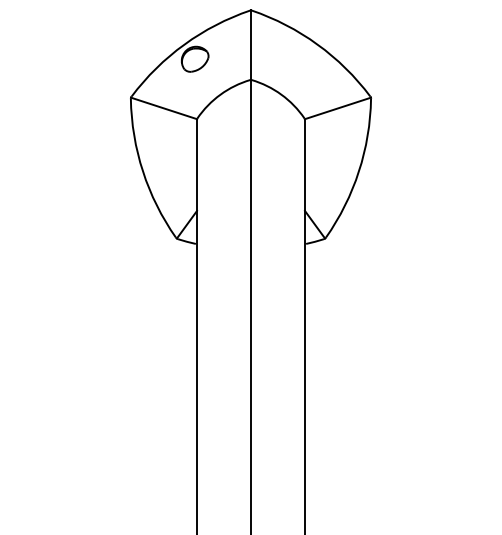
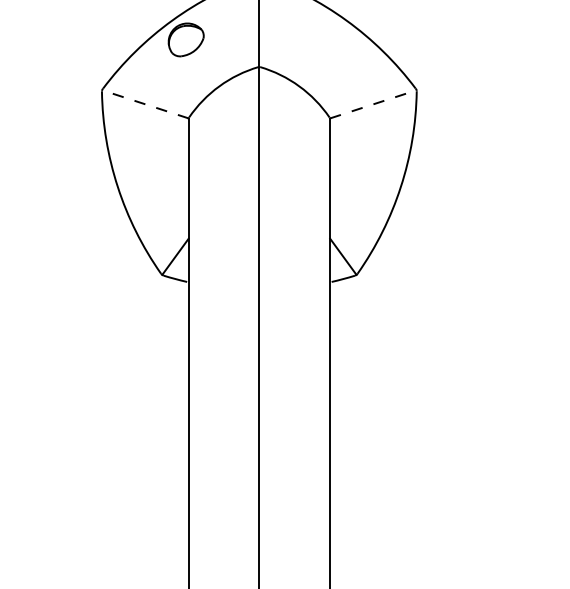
line: (164, 108) -> (146, 104), solid -> dashed
line: (337, 108) -> (372, 104), solid -> dashed

